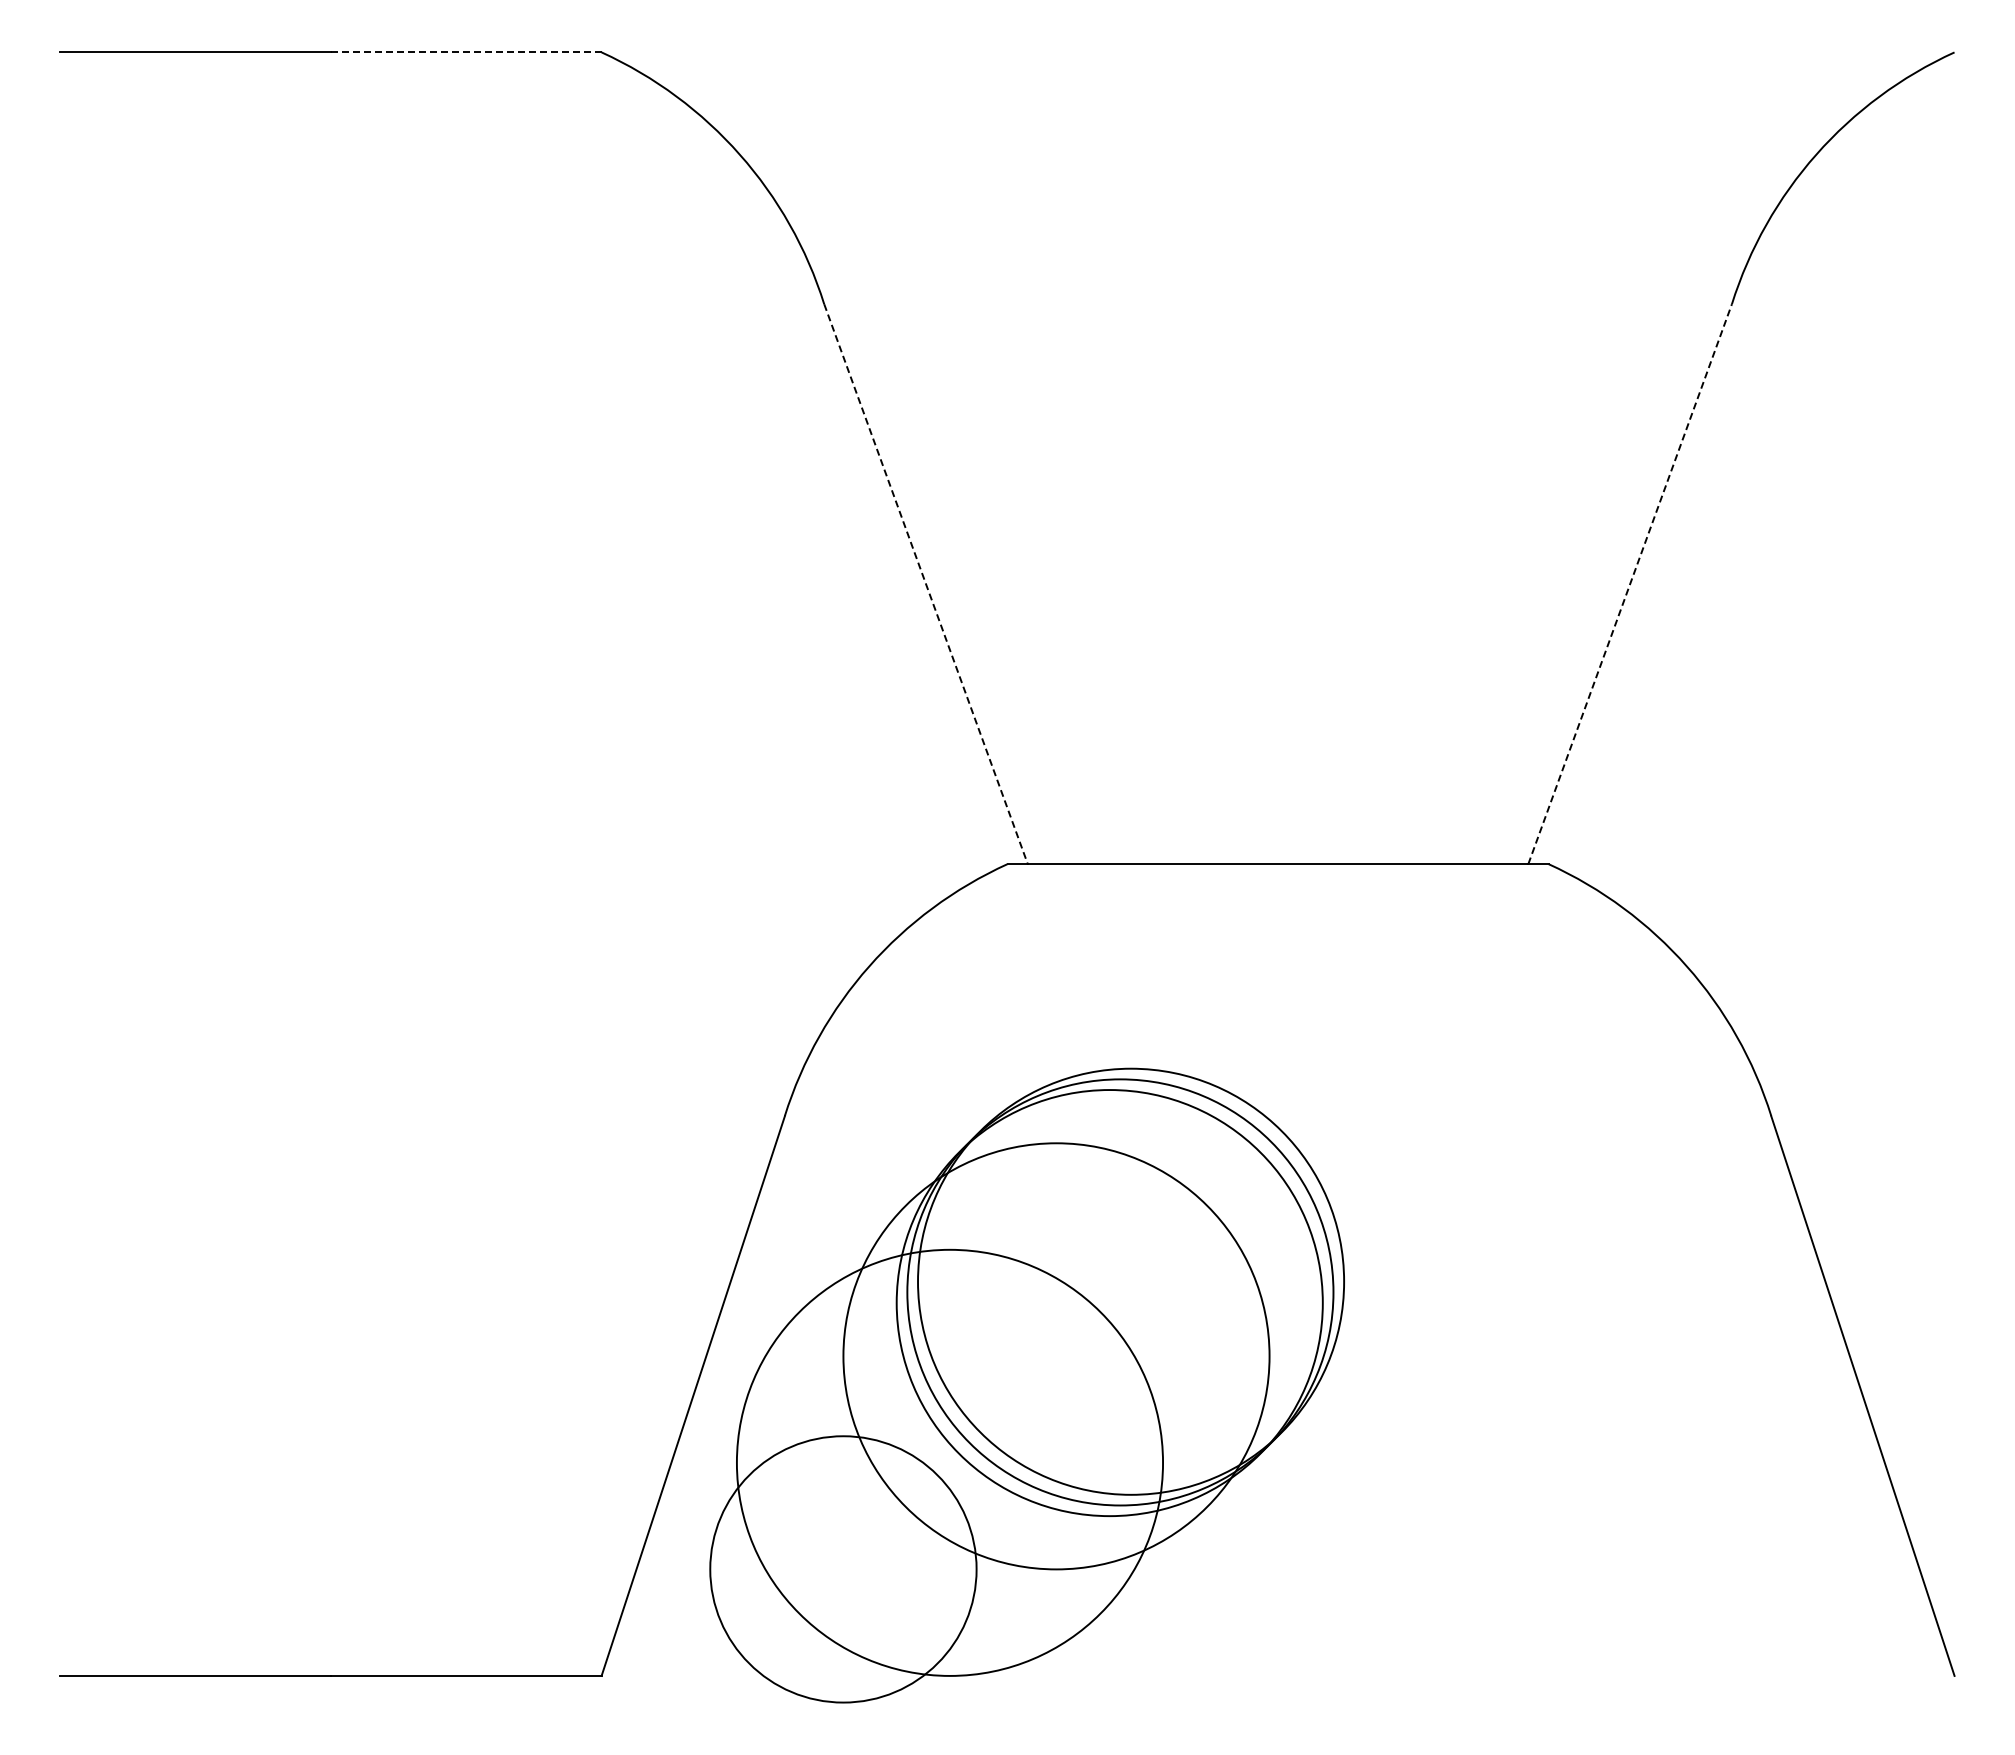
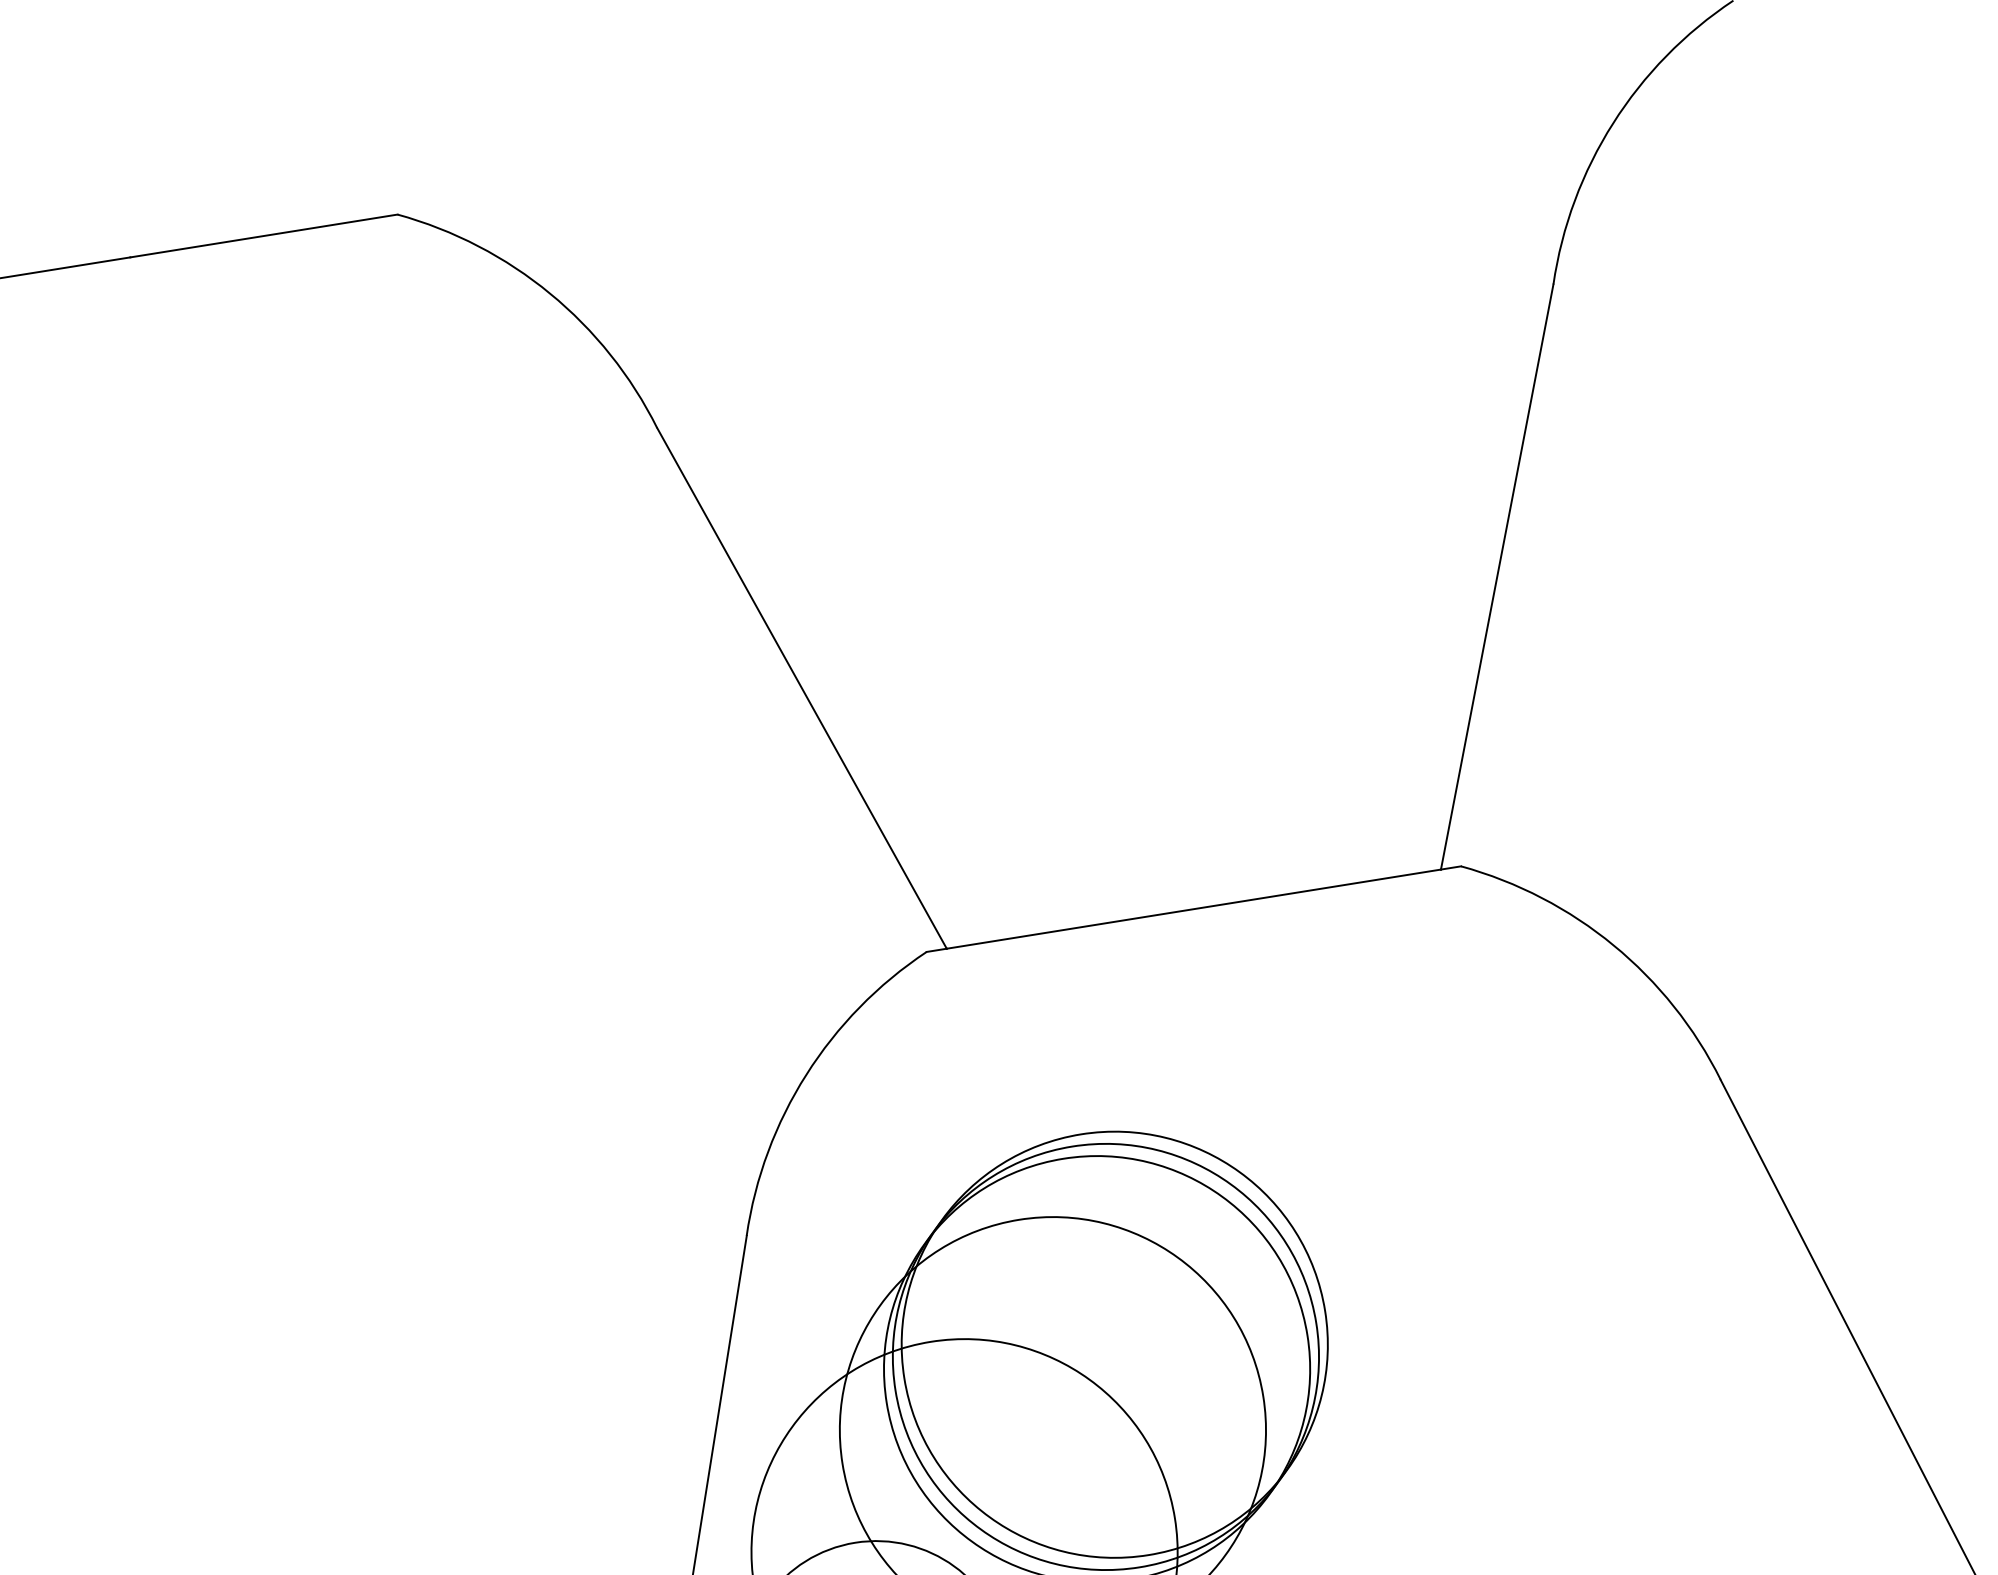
line: (466, 52) -> (264, 236), dashed -> solid
line: (926, 584) -> (802, 688), dashed -> solid
line: (1630, 584) -> (1497, 577), dashed -> solid

